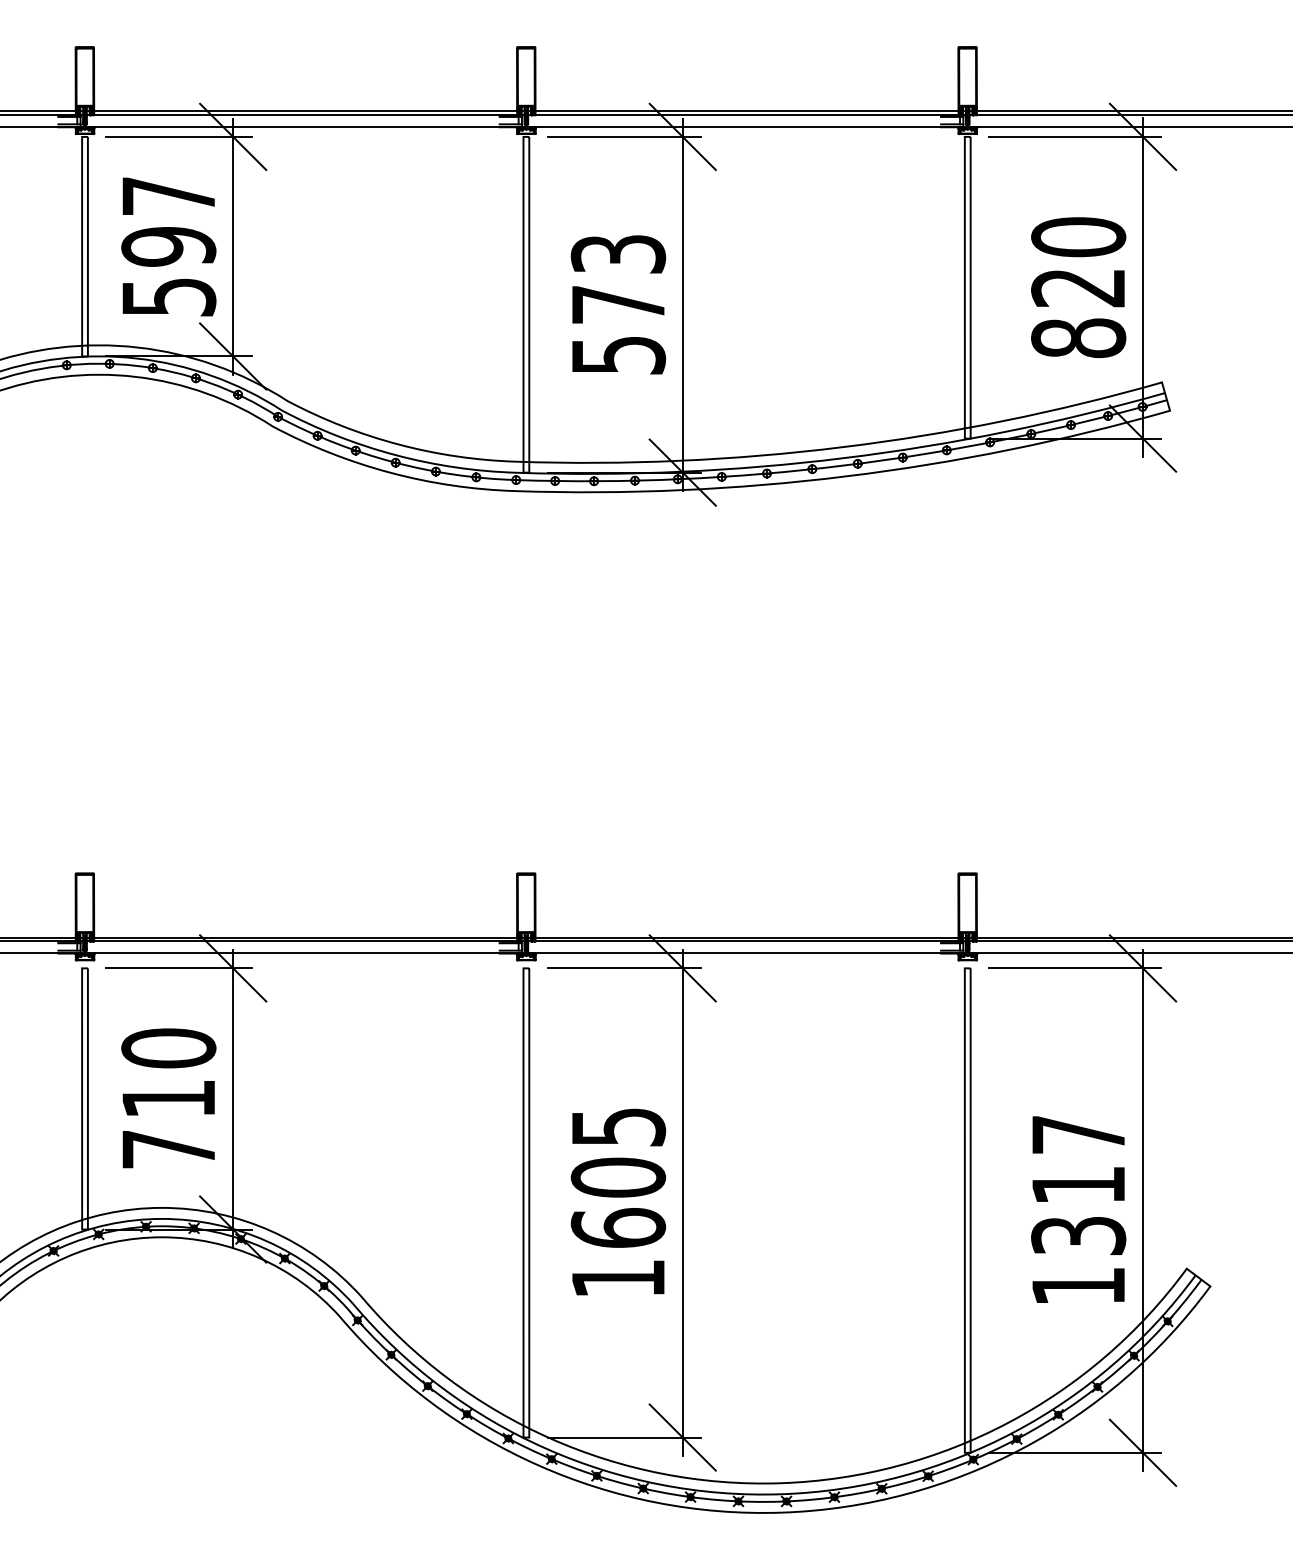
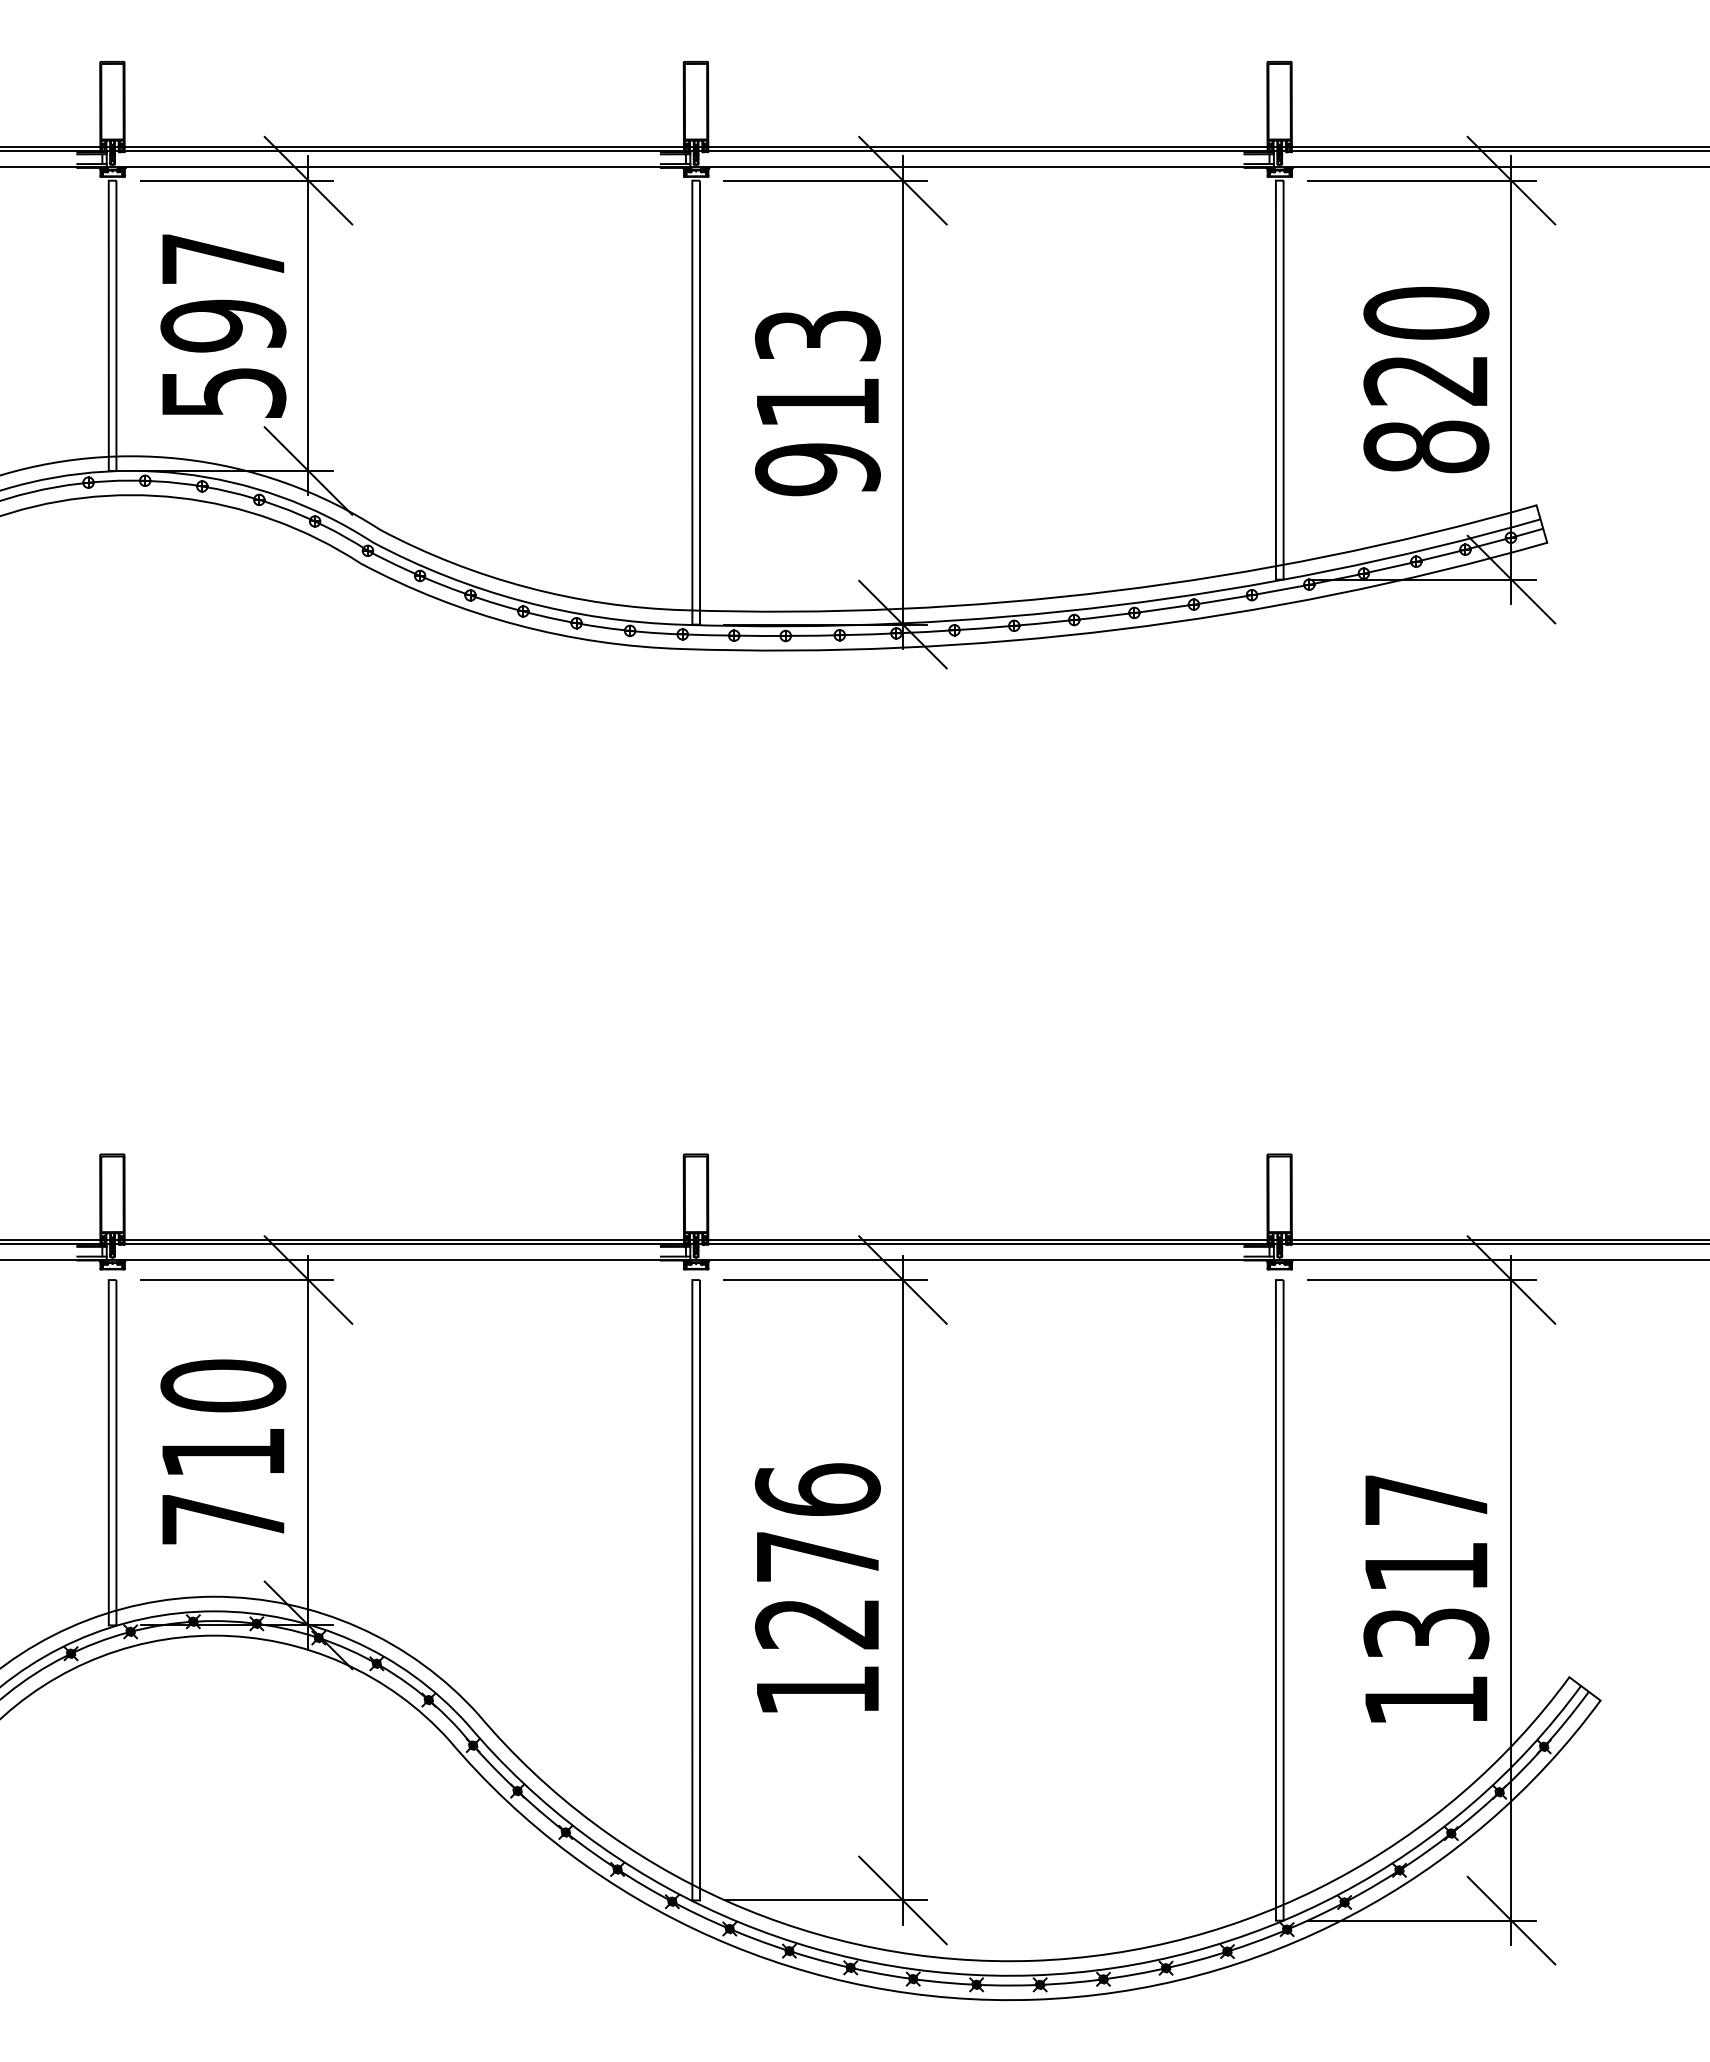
text: (618, 331) -> (817, 437), 573 -> 913
text: (618, 1177) -> (817, 1556), 1605 -> 1276

